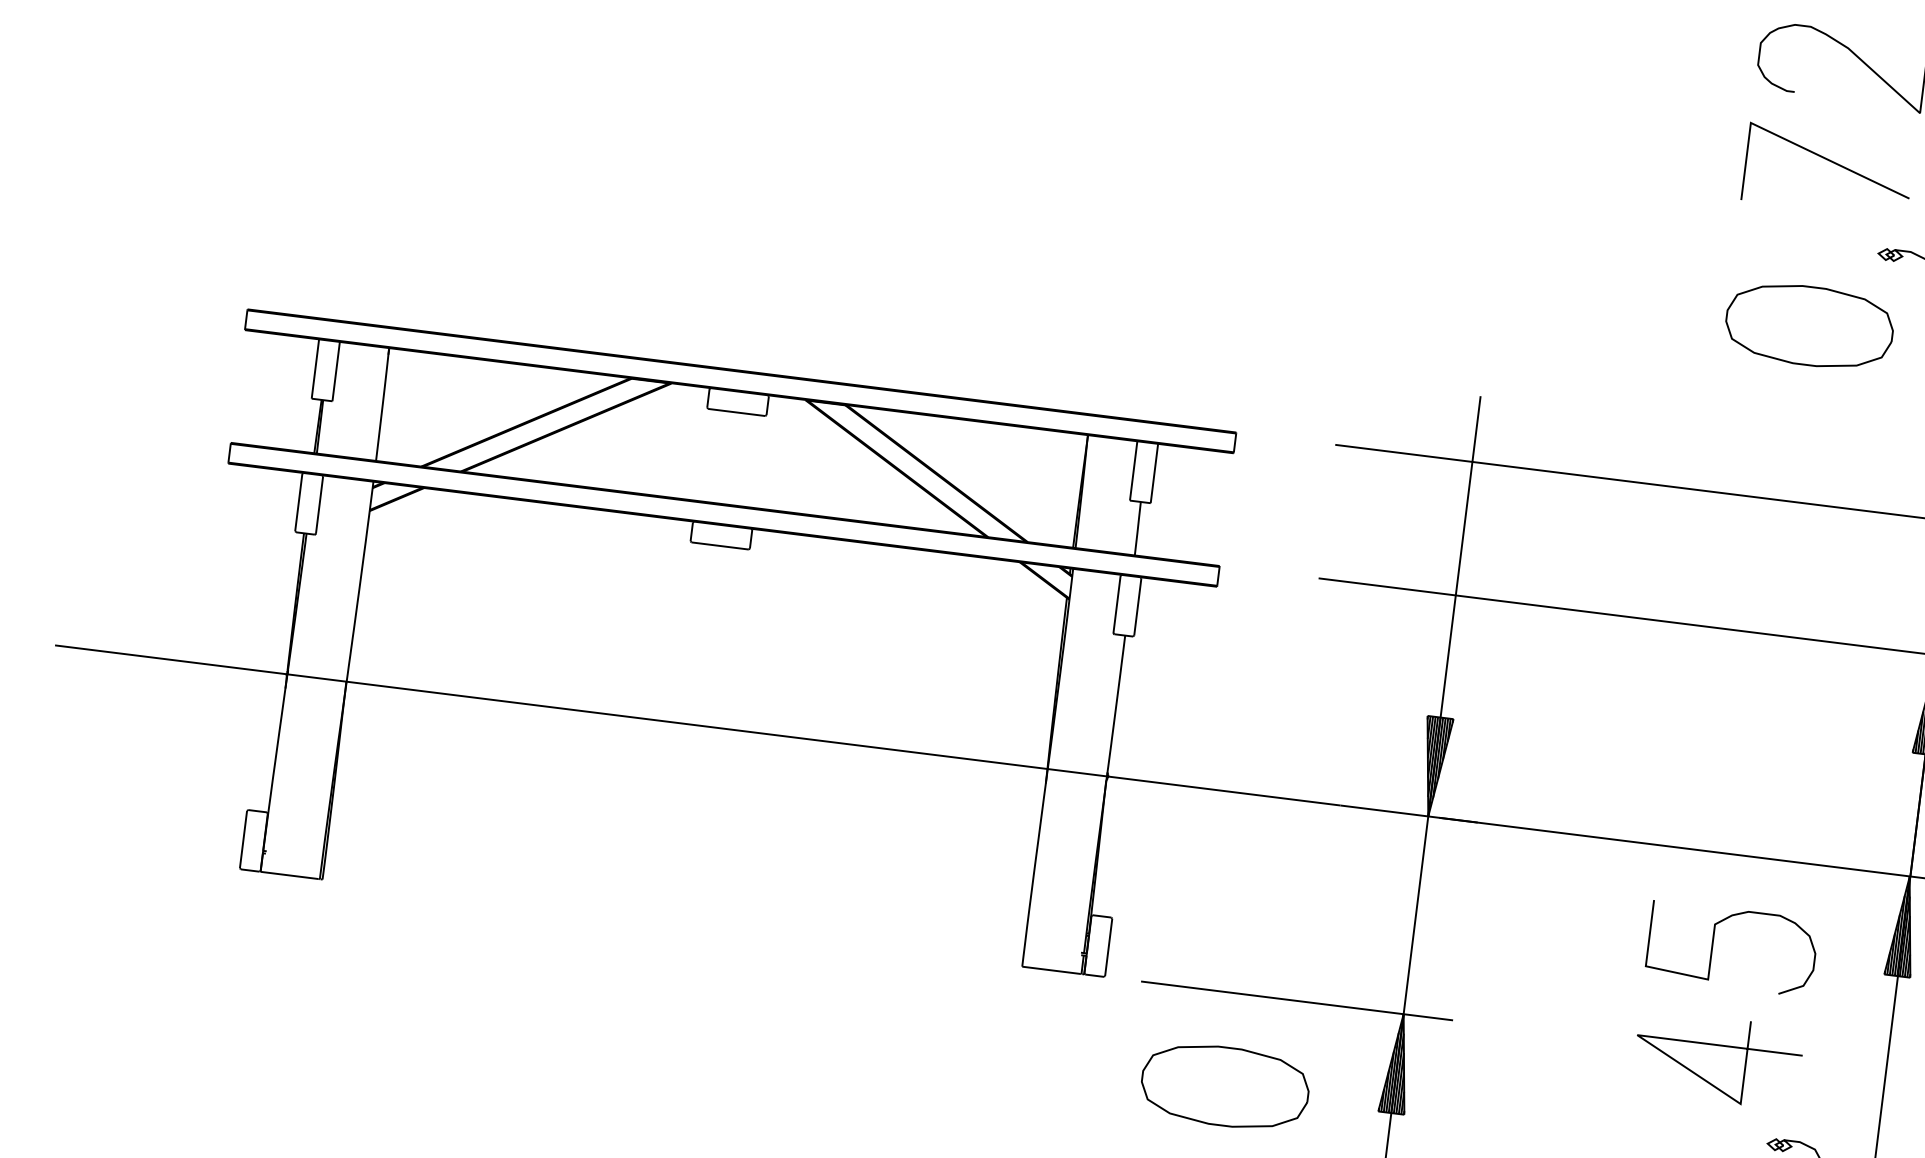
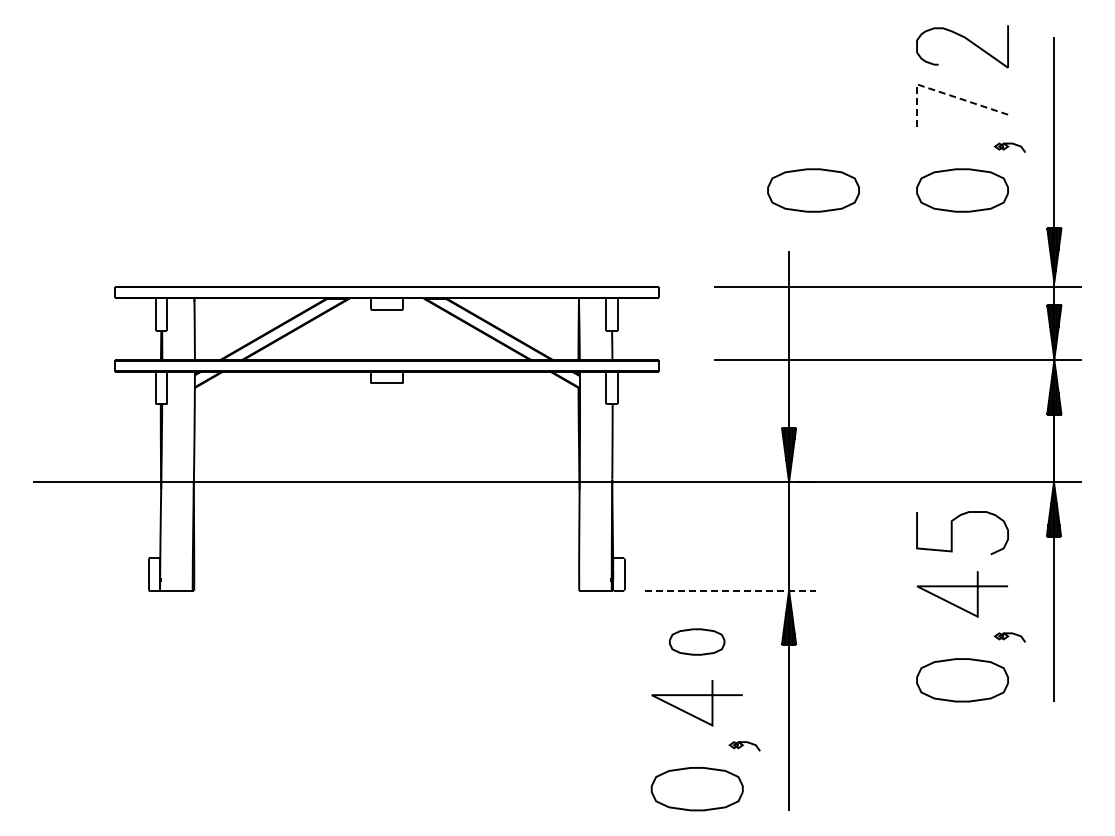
line: (1793, 143) -> (941, 92), solid -> dashed
part: (1538, 292) -> (813, 190), added
line: (1297, 1000) -> (730, 590), solid -> dashed
part: (1223, 1085) -> (696, 641), size x0.6

